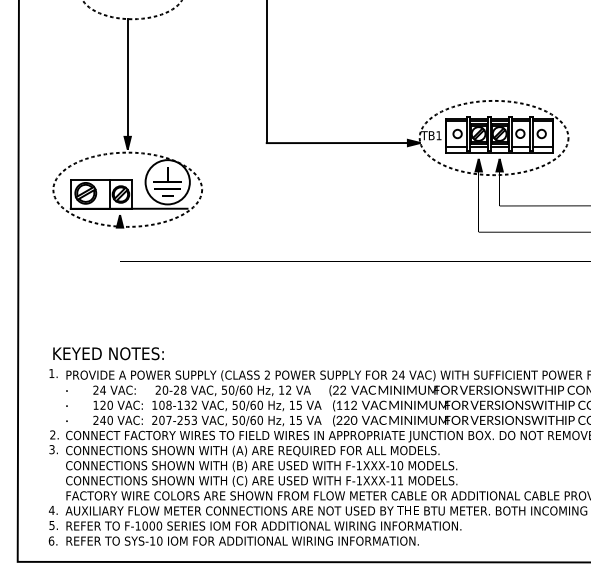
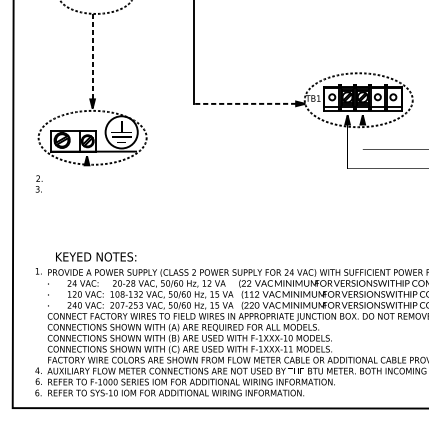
line: (127, 84) -> (92, 61), solid -> dashed
line: (337, 143) -> (245, 104), solid -> dashed
text: (108, 353) -> (96, 256), moved
text: (53, 442) -> (38, 184), moved
text: (51, 525) -> (37, 381), 5. -> 6.

